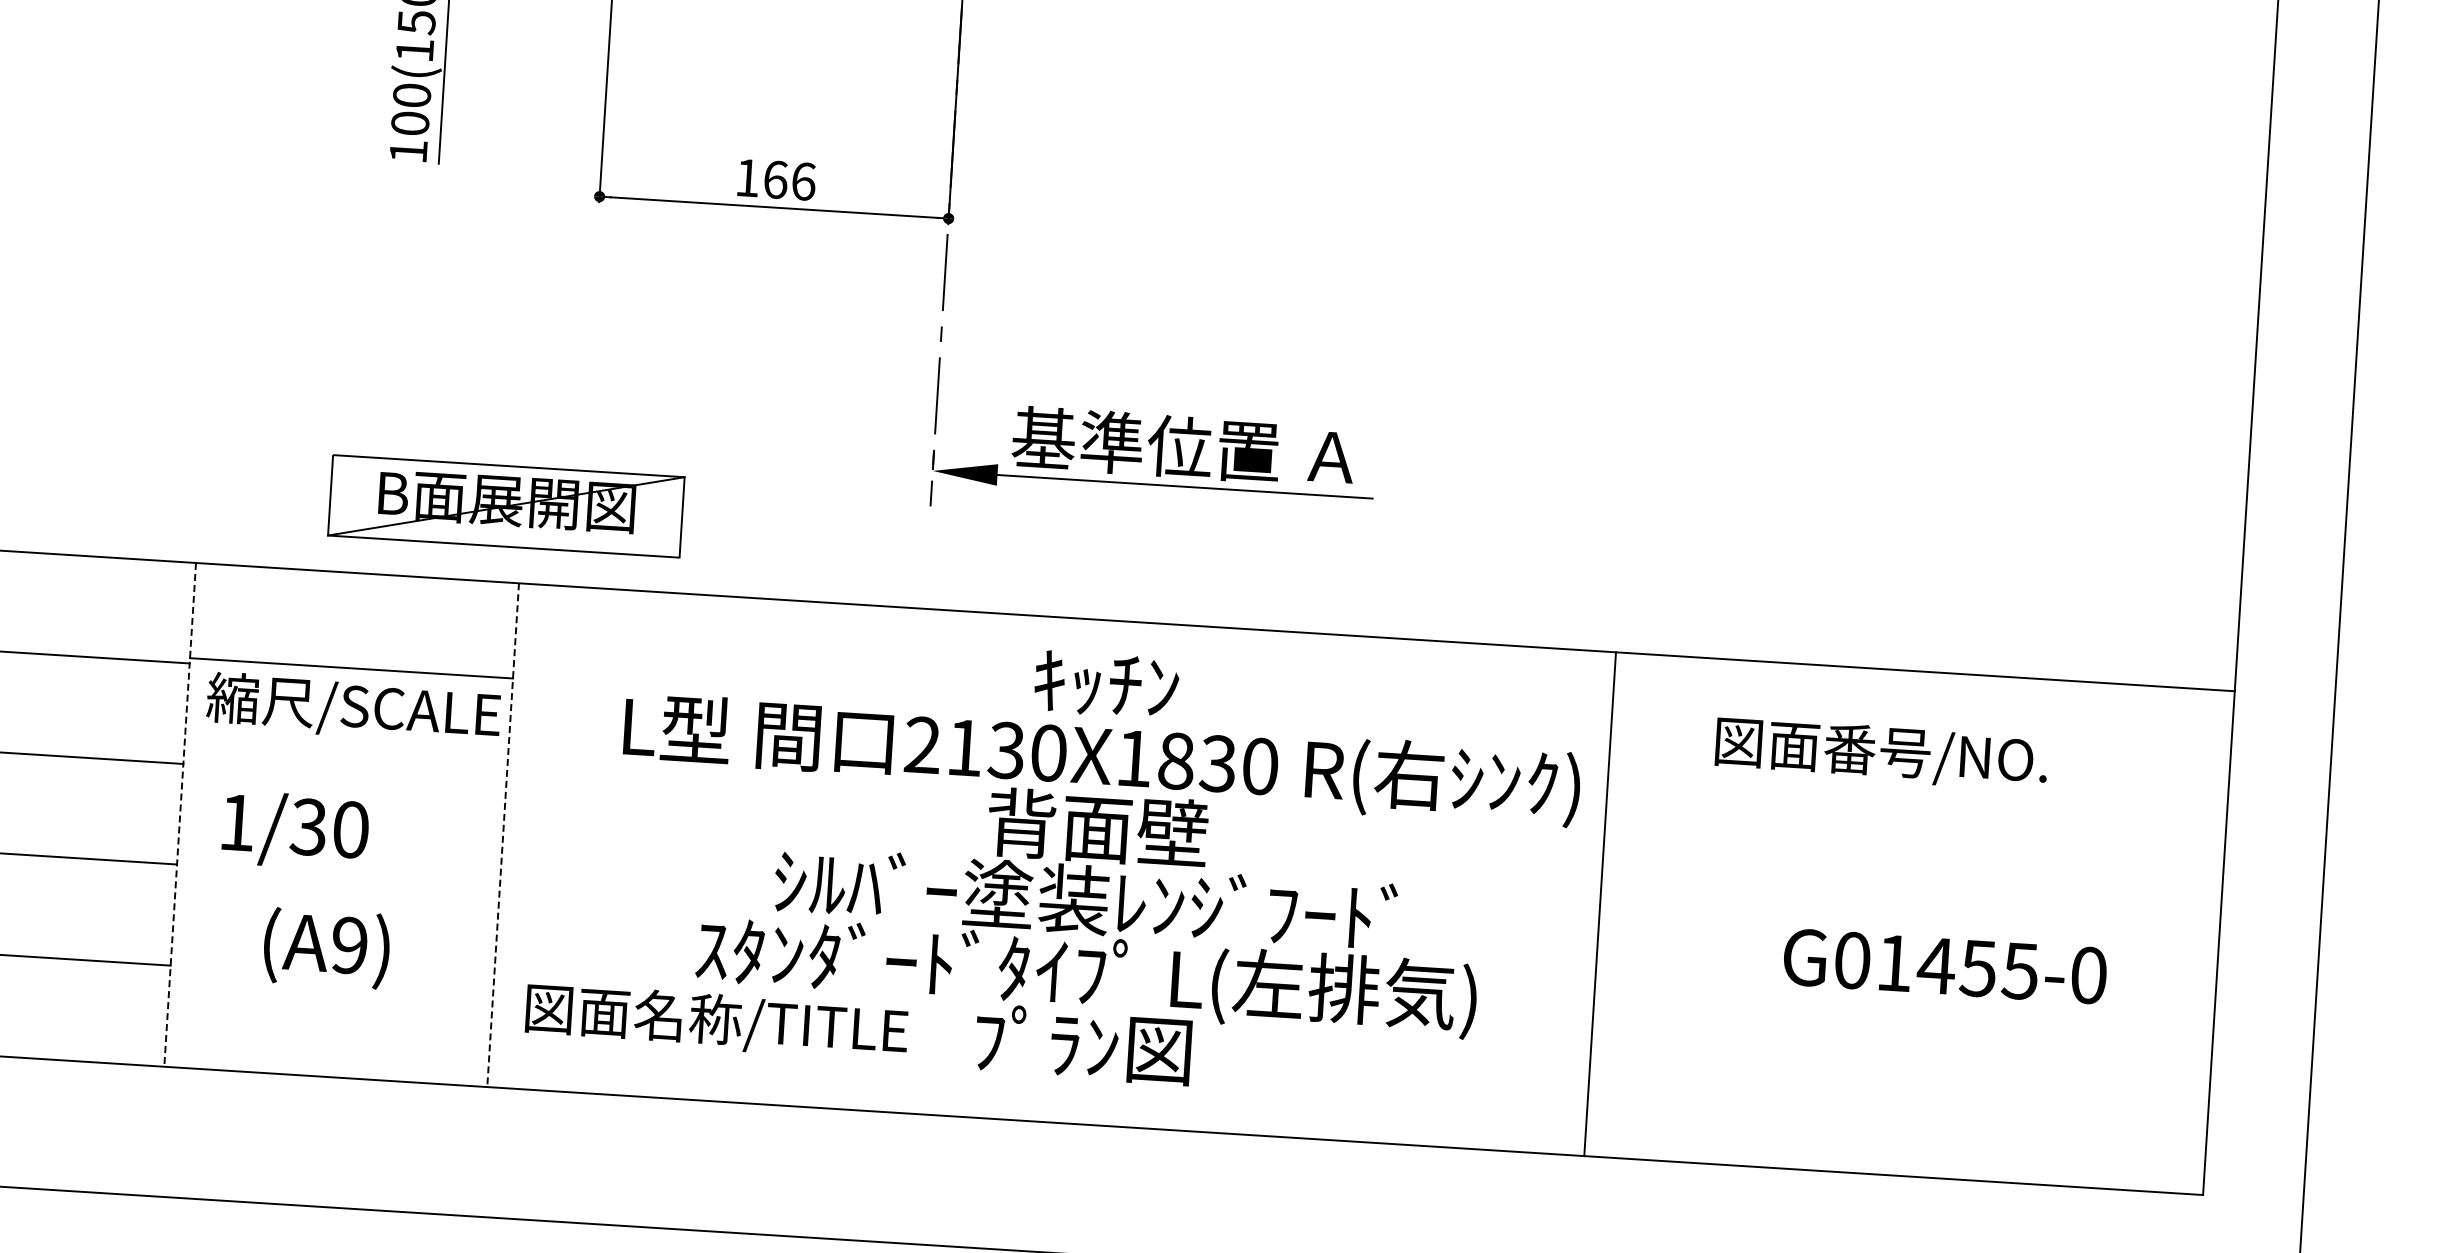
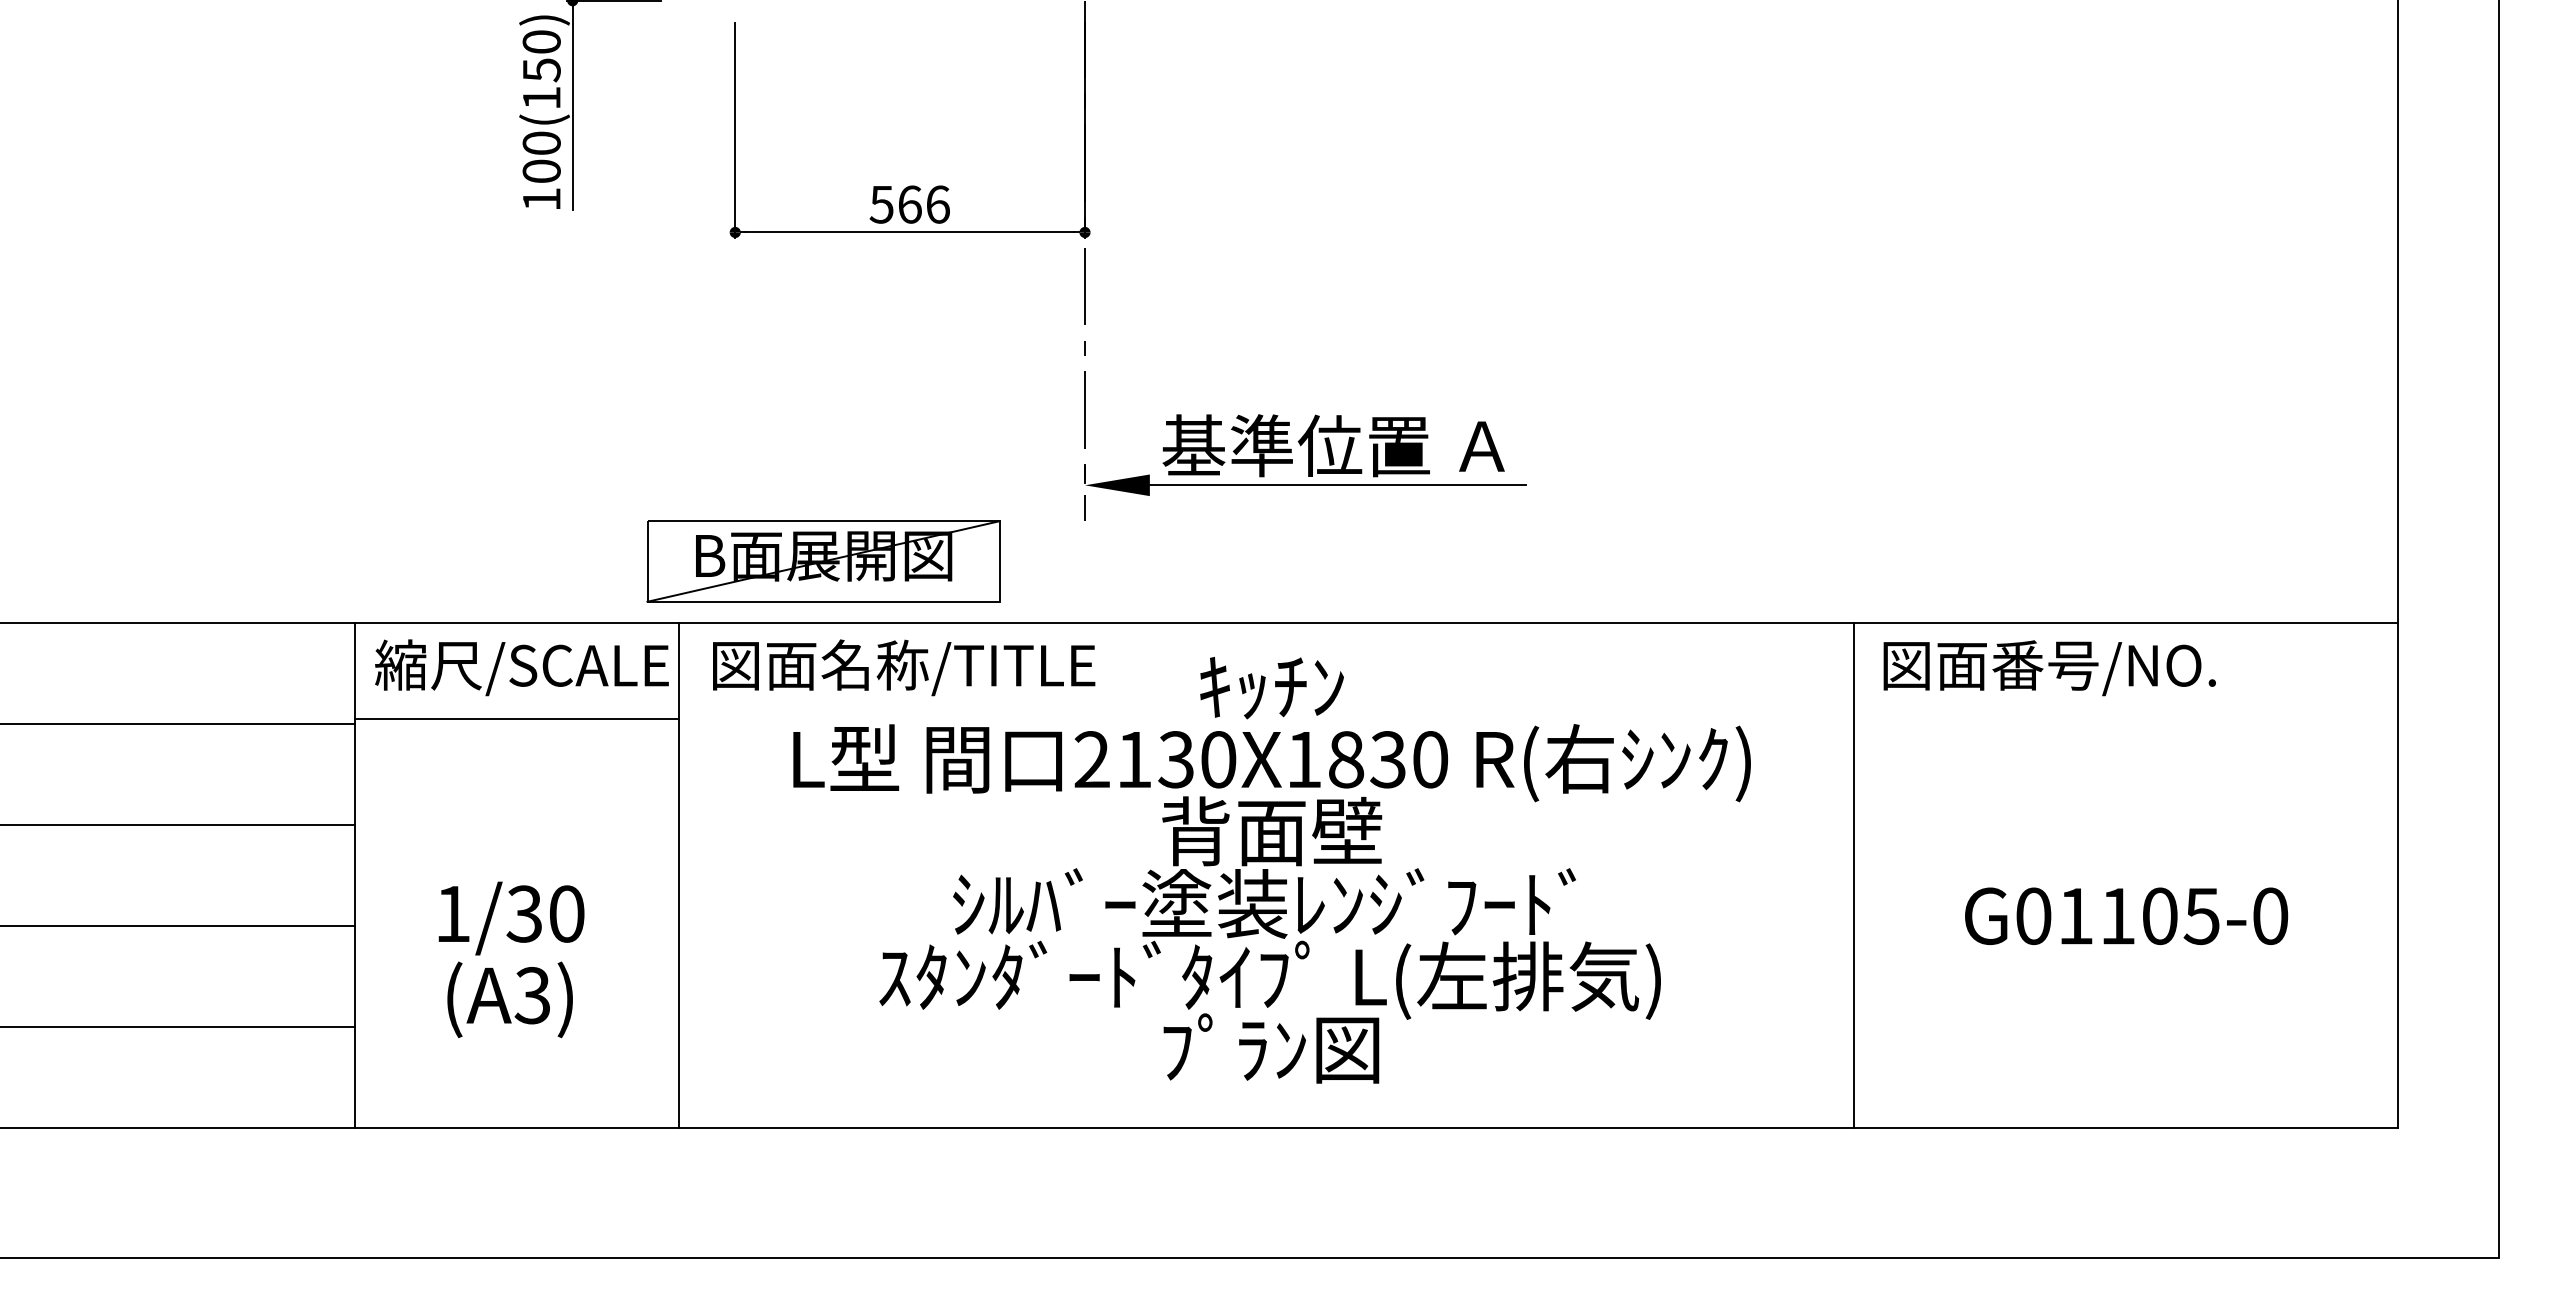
text: (747, 177) -> (881, 204), 166 -> 566
part: (506, 506) -> (823, 561), moved
text: (353, 708) -> (521, 667), moved
text: (1881, 754) -> (2049, 668), moved
line: (180, 815) -> (355, 876), dashed -> solid
text: (295, 830) -> (511, 918), moved
line: (503, 835) -> (679, 876), dashed -> solid
line: (1600, 903) -> (1854, 875), moved
text: (349, 945) -> (532, 995), (A9) -> (A3)
text: (1956, 966) -> (2137, 915), G01455-0 -> G01105-0
text: (717, 1021) -> (904, 667), moved

